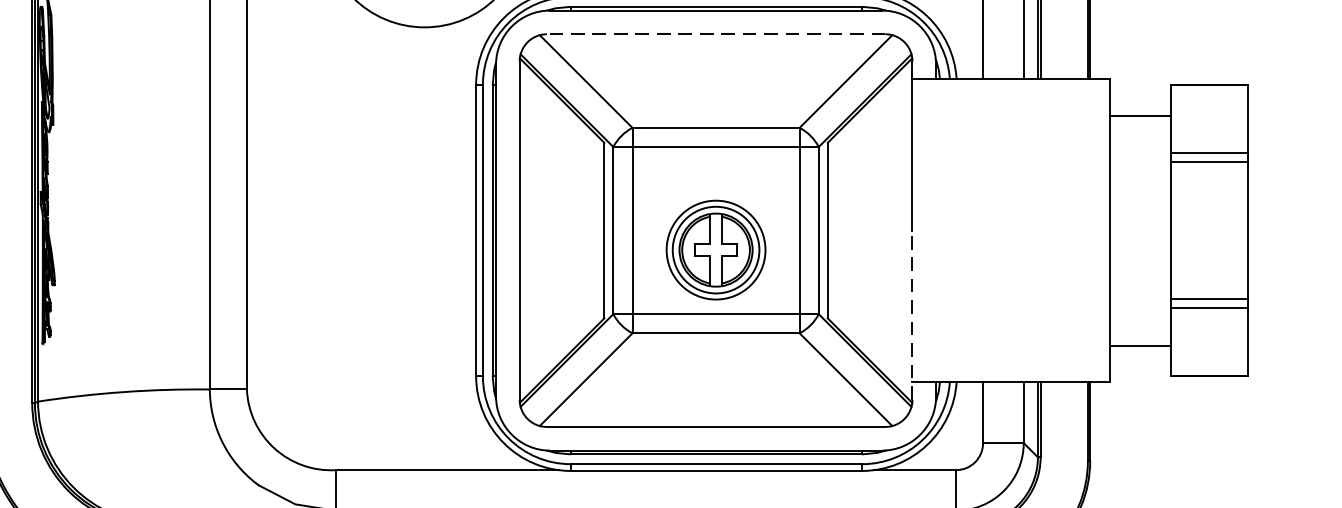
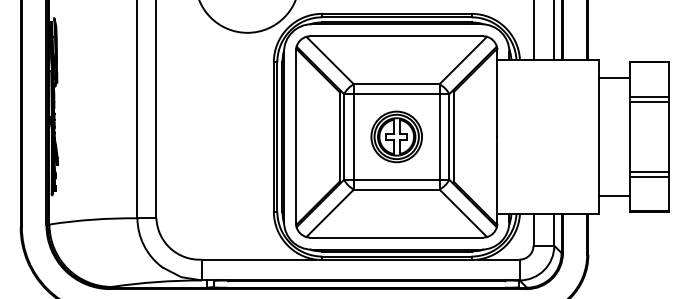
line: (715, 34) -> (396, 36), dashed -> solid
part: (715, 249) -> (396, 136), moved
line: (912, 313) -> (497, 179), dashed -> solid

